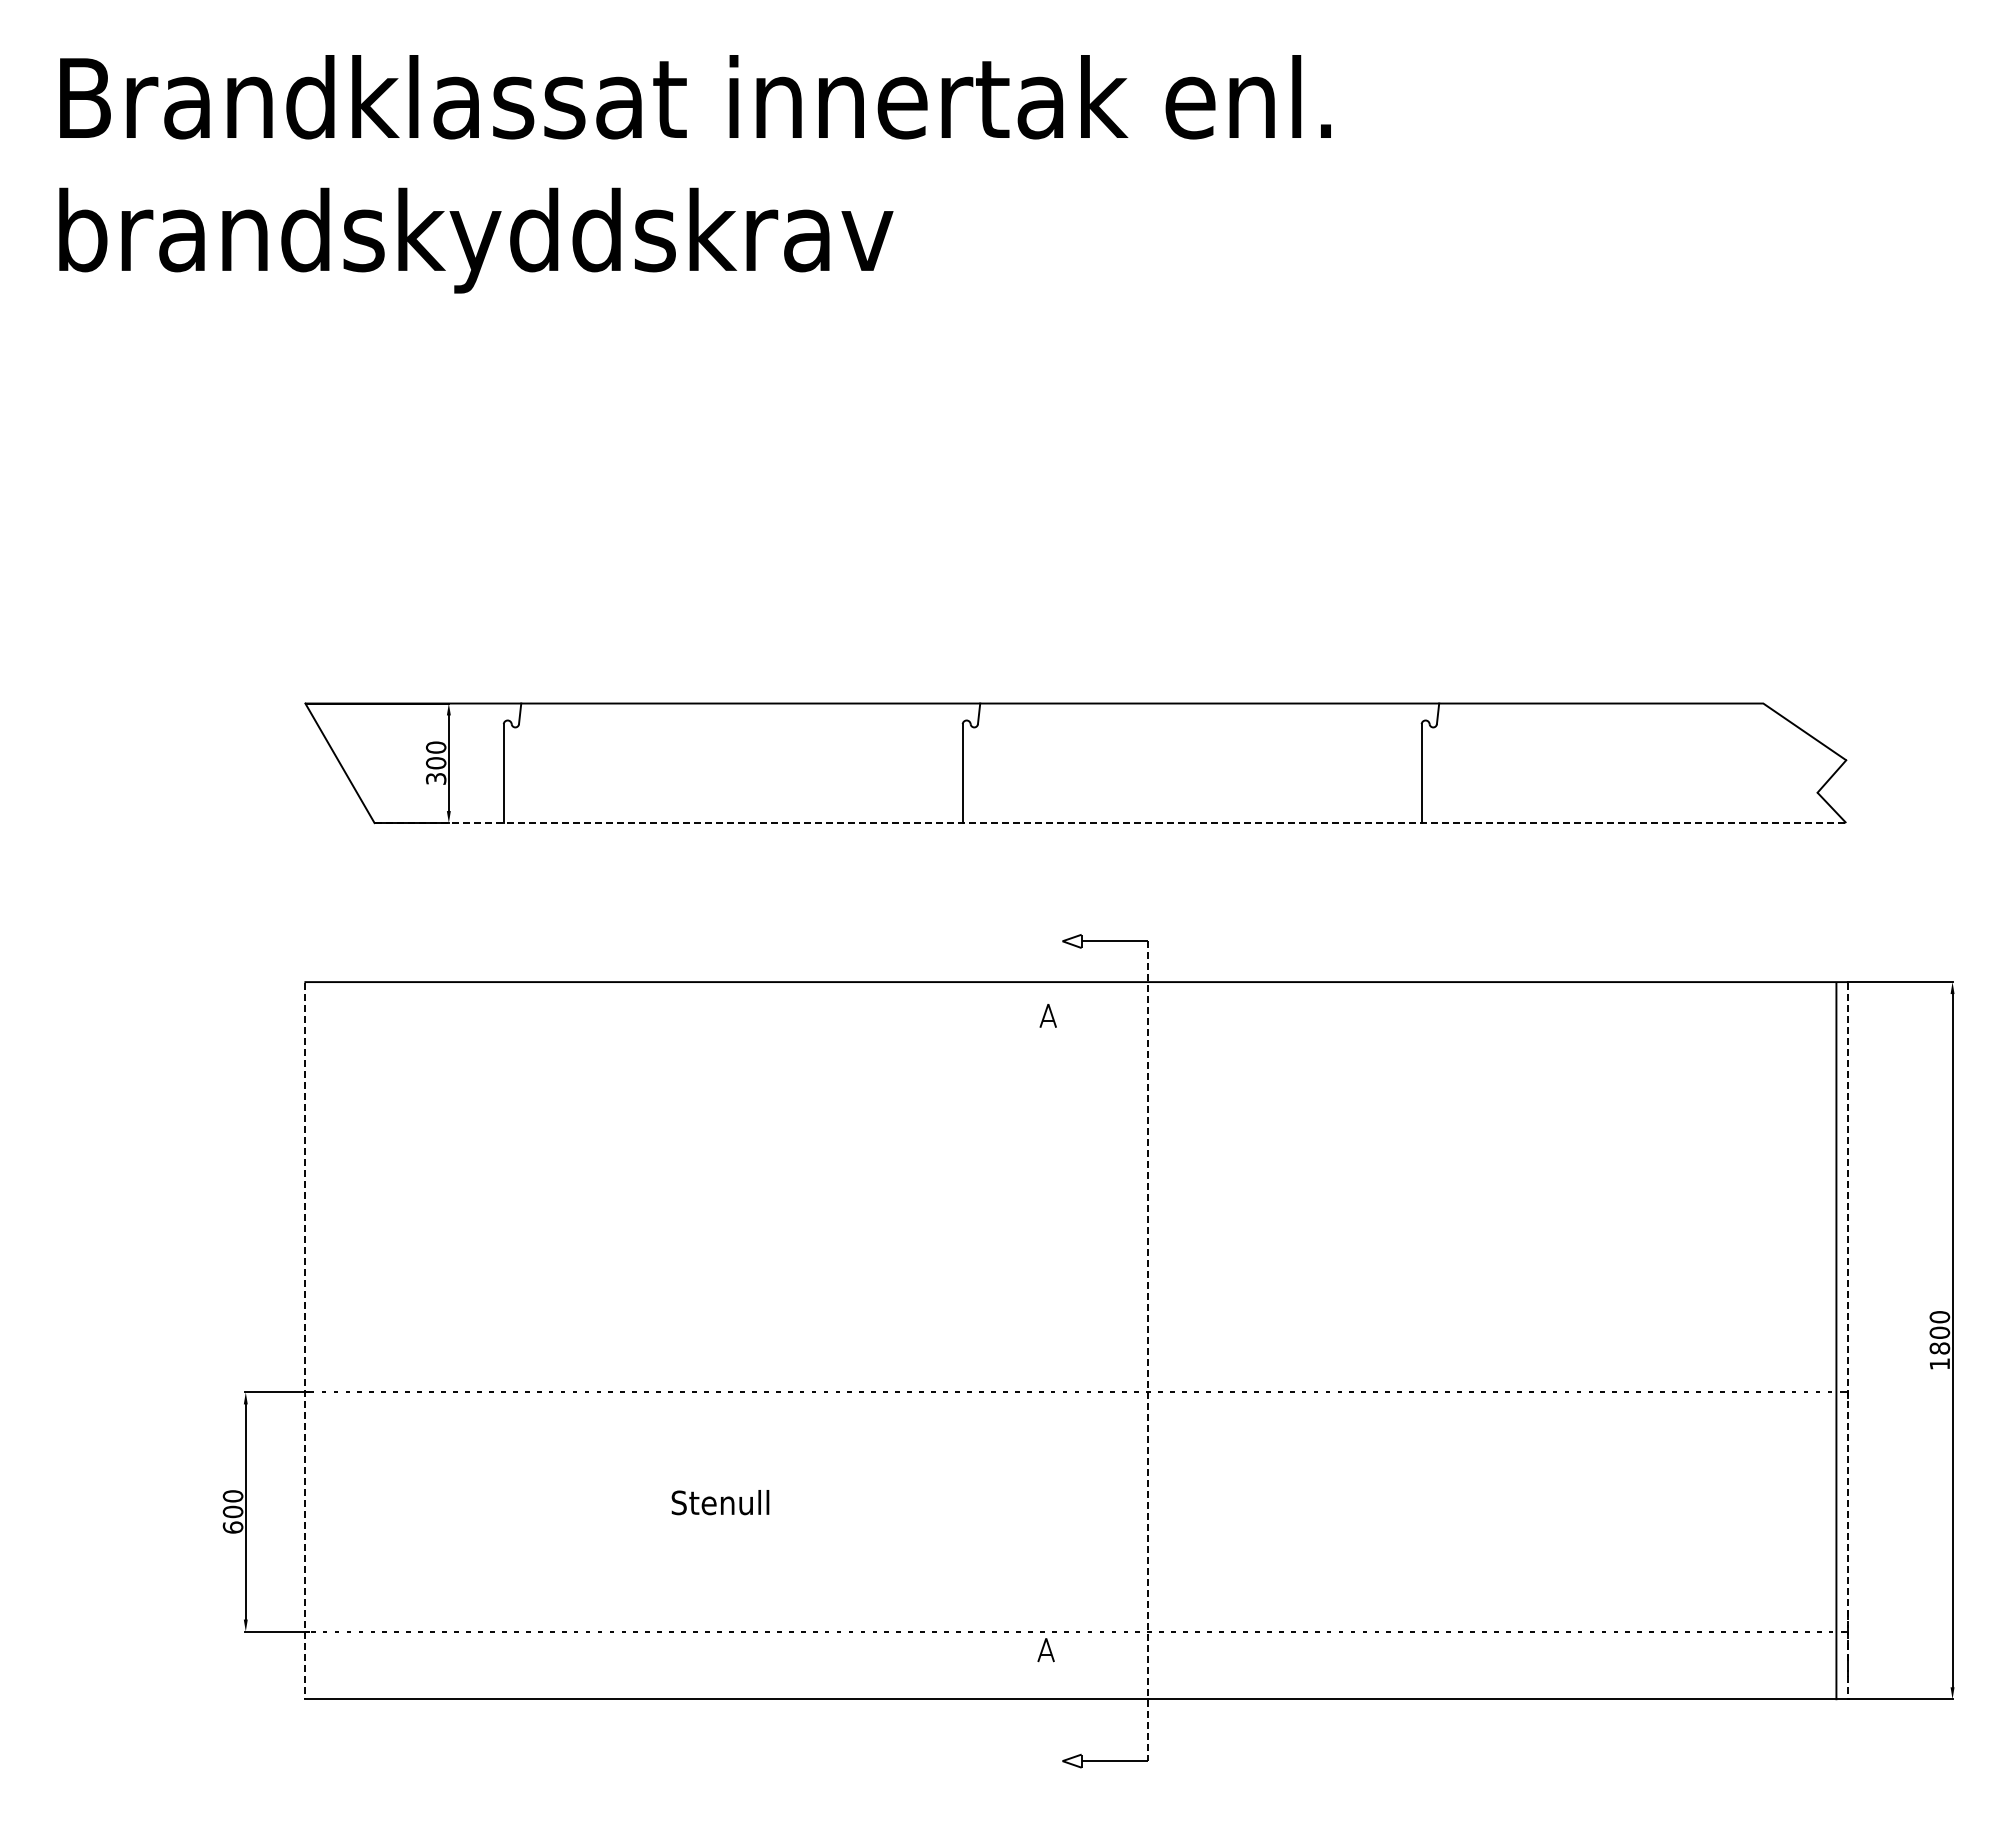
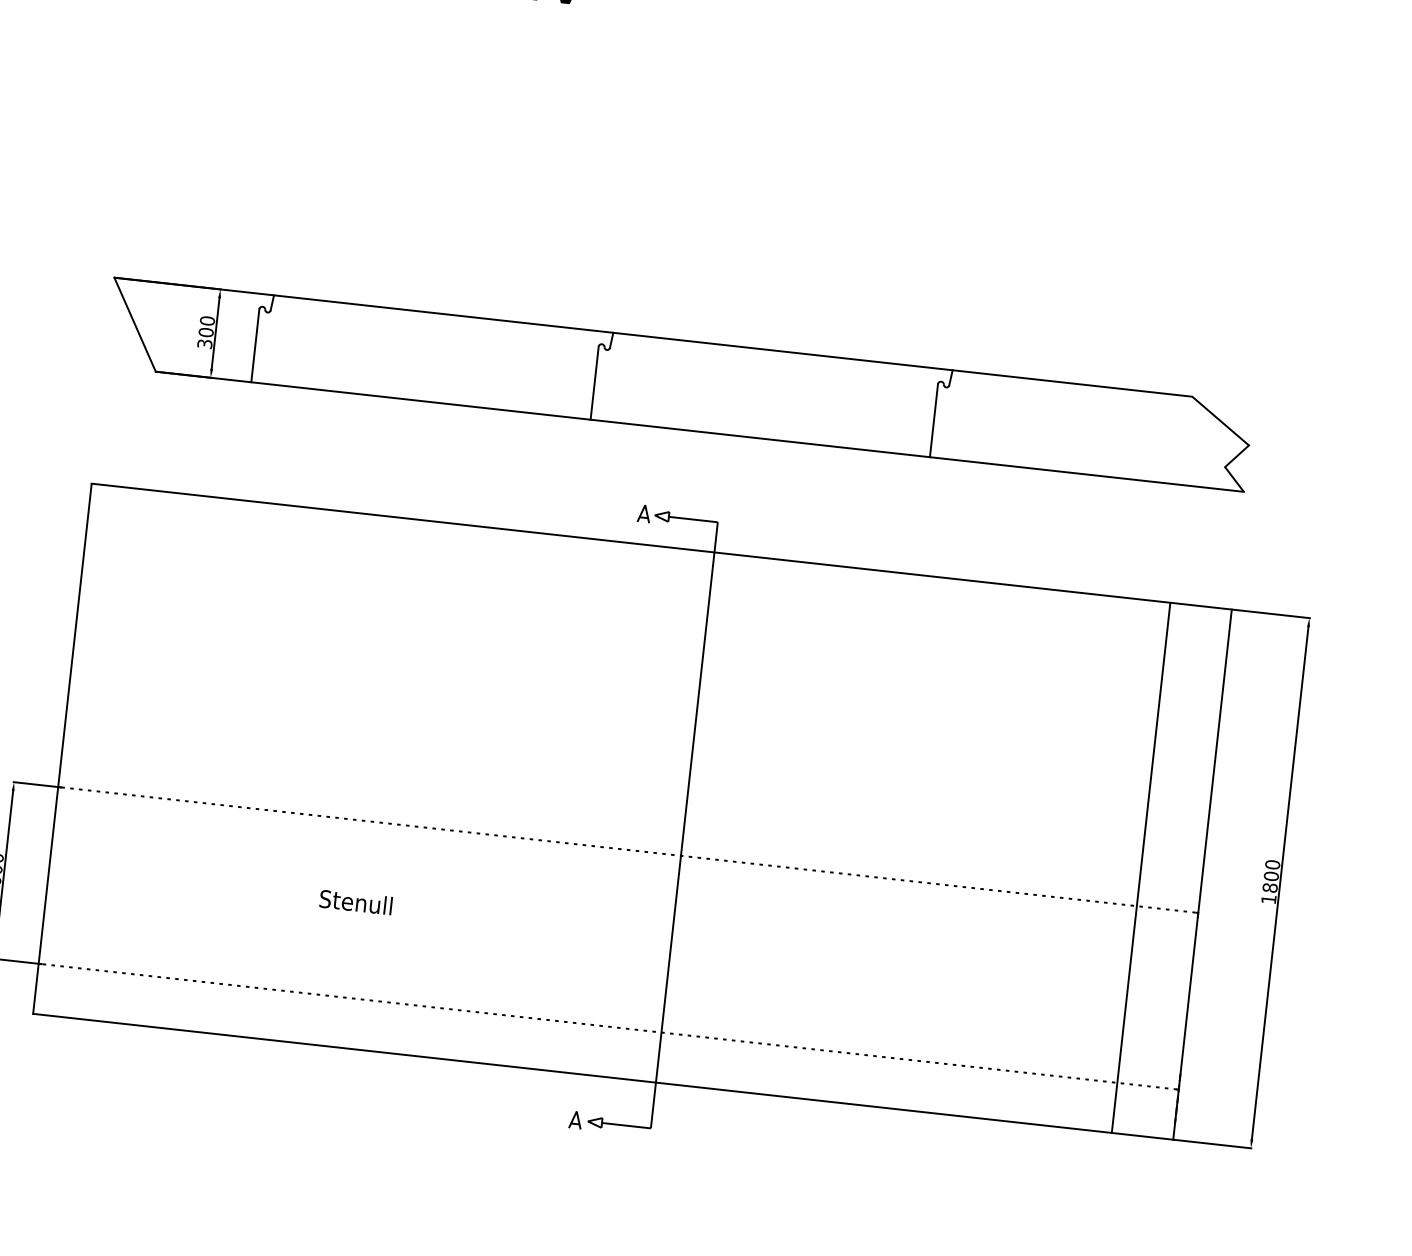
line: (1110, 823) -> (699, 432), dashed -> solid
part: (1047, 1015) -> (643, 513), moved
line: (305, 1341) -> (62, 749), dashed -> solid
line: (1836, 1341) -> (1141, 868), moved
line: (1847, 1341) -> (1202, 875), dashed -> solid
line: (1147, 1351) -> (684, 825), dashed -> solid
part: (1045, 1650) -> (575, 1120), moved

